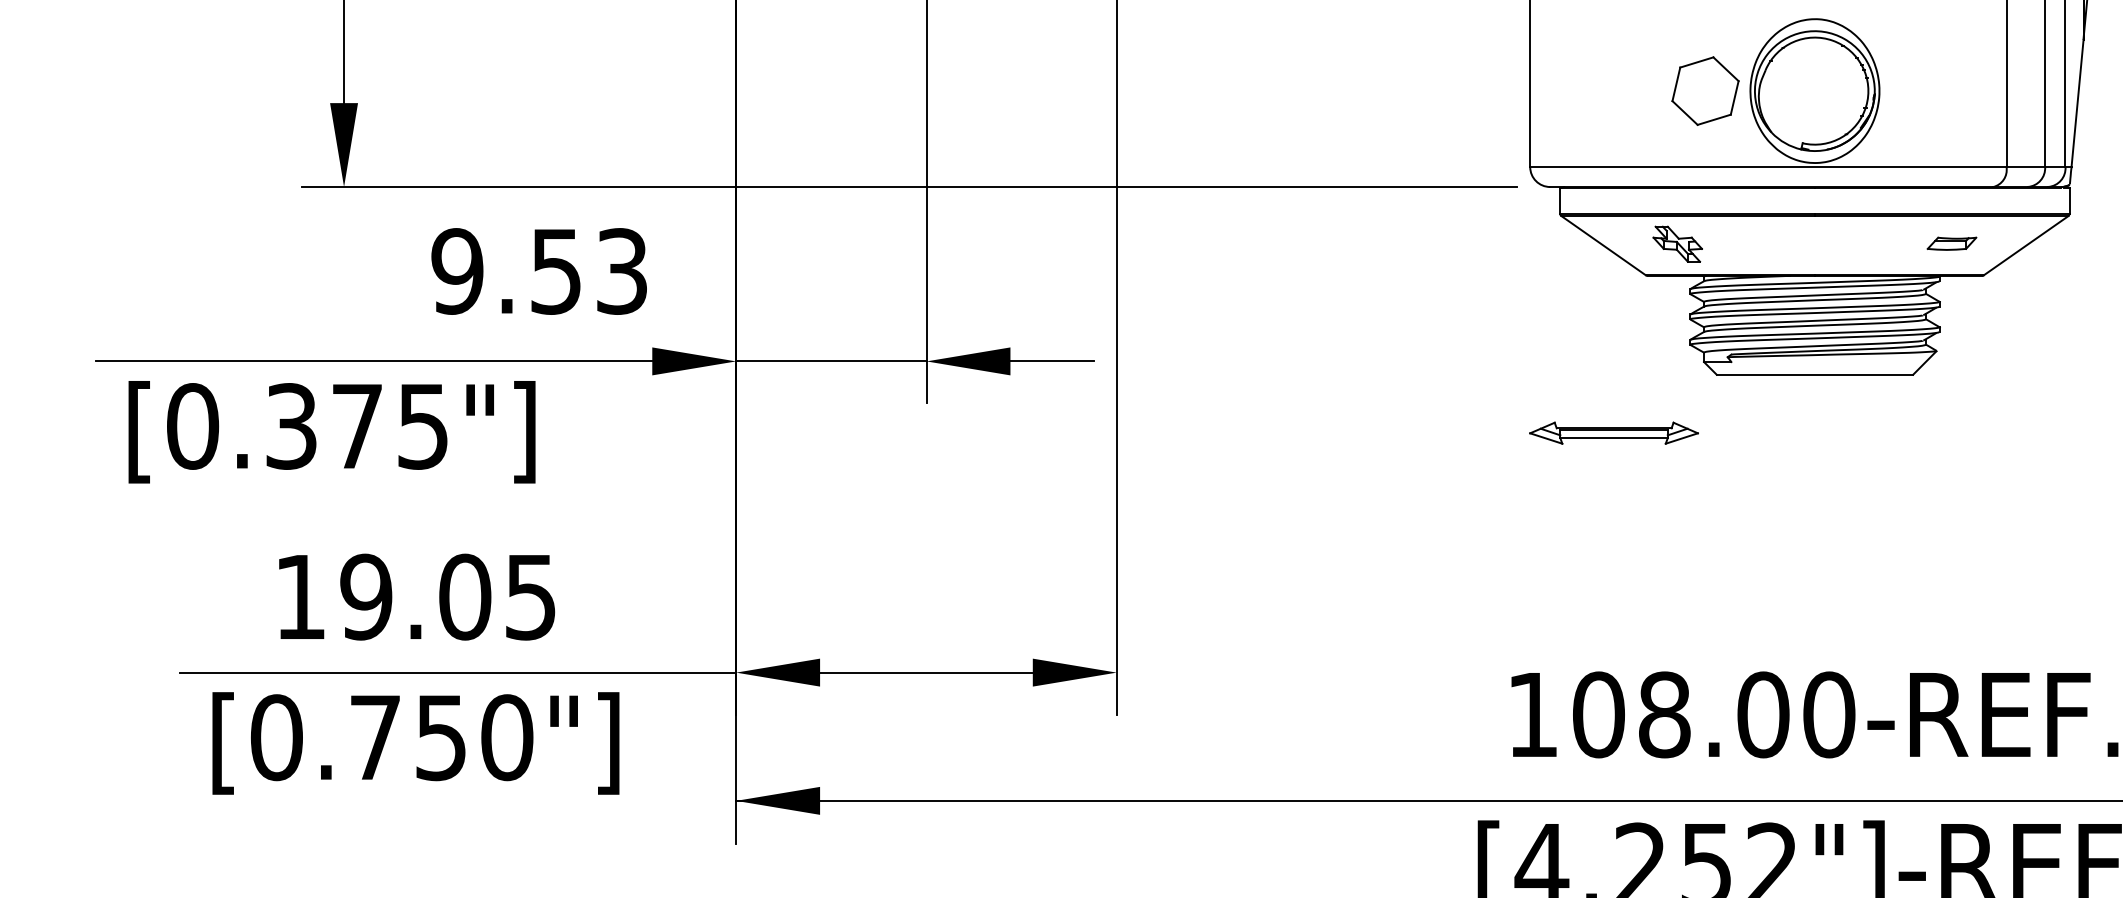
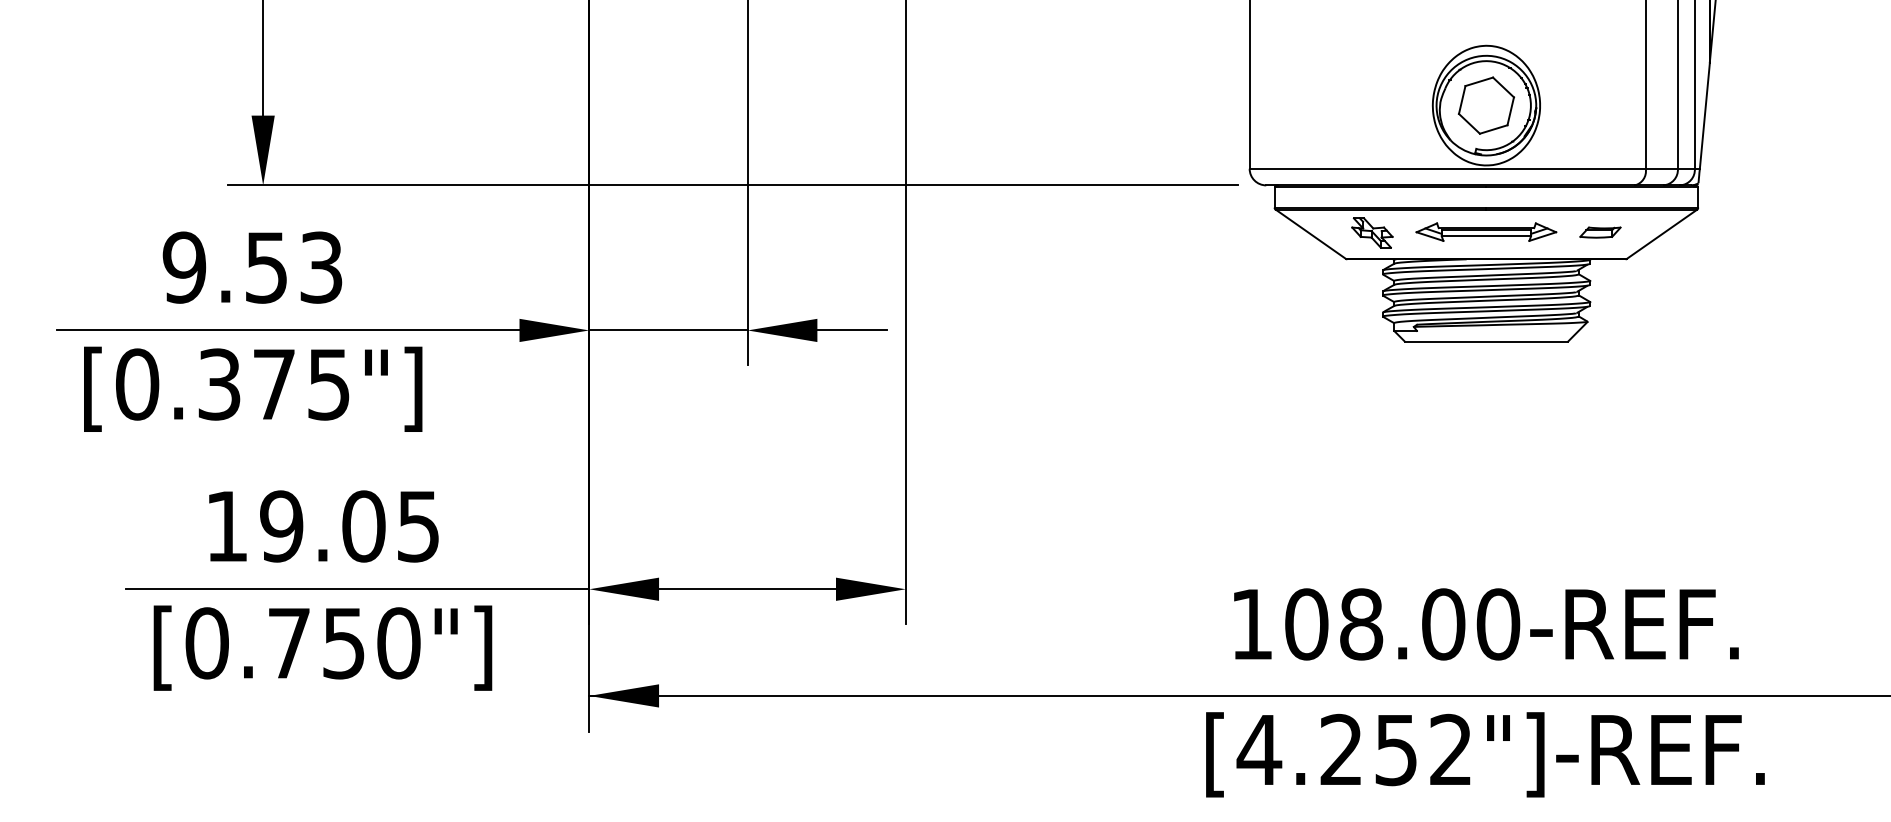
part: (1705, 90) -> (1486, 105), moved
text: (539, 271) -> (252, 267), moved
part: (1614, 432) -> (1486, 231), moved

